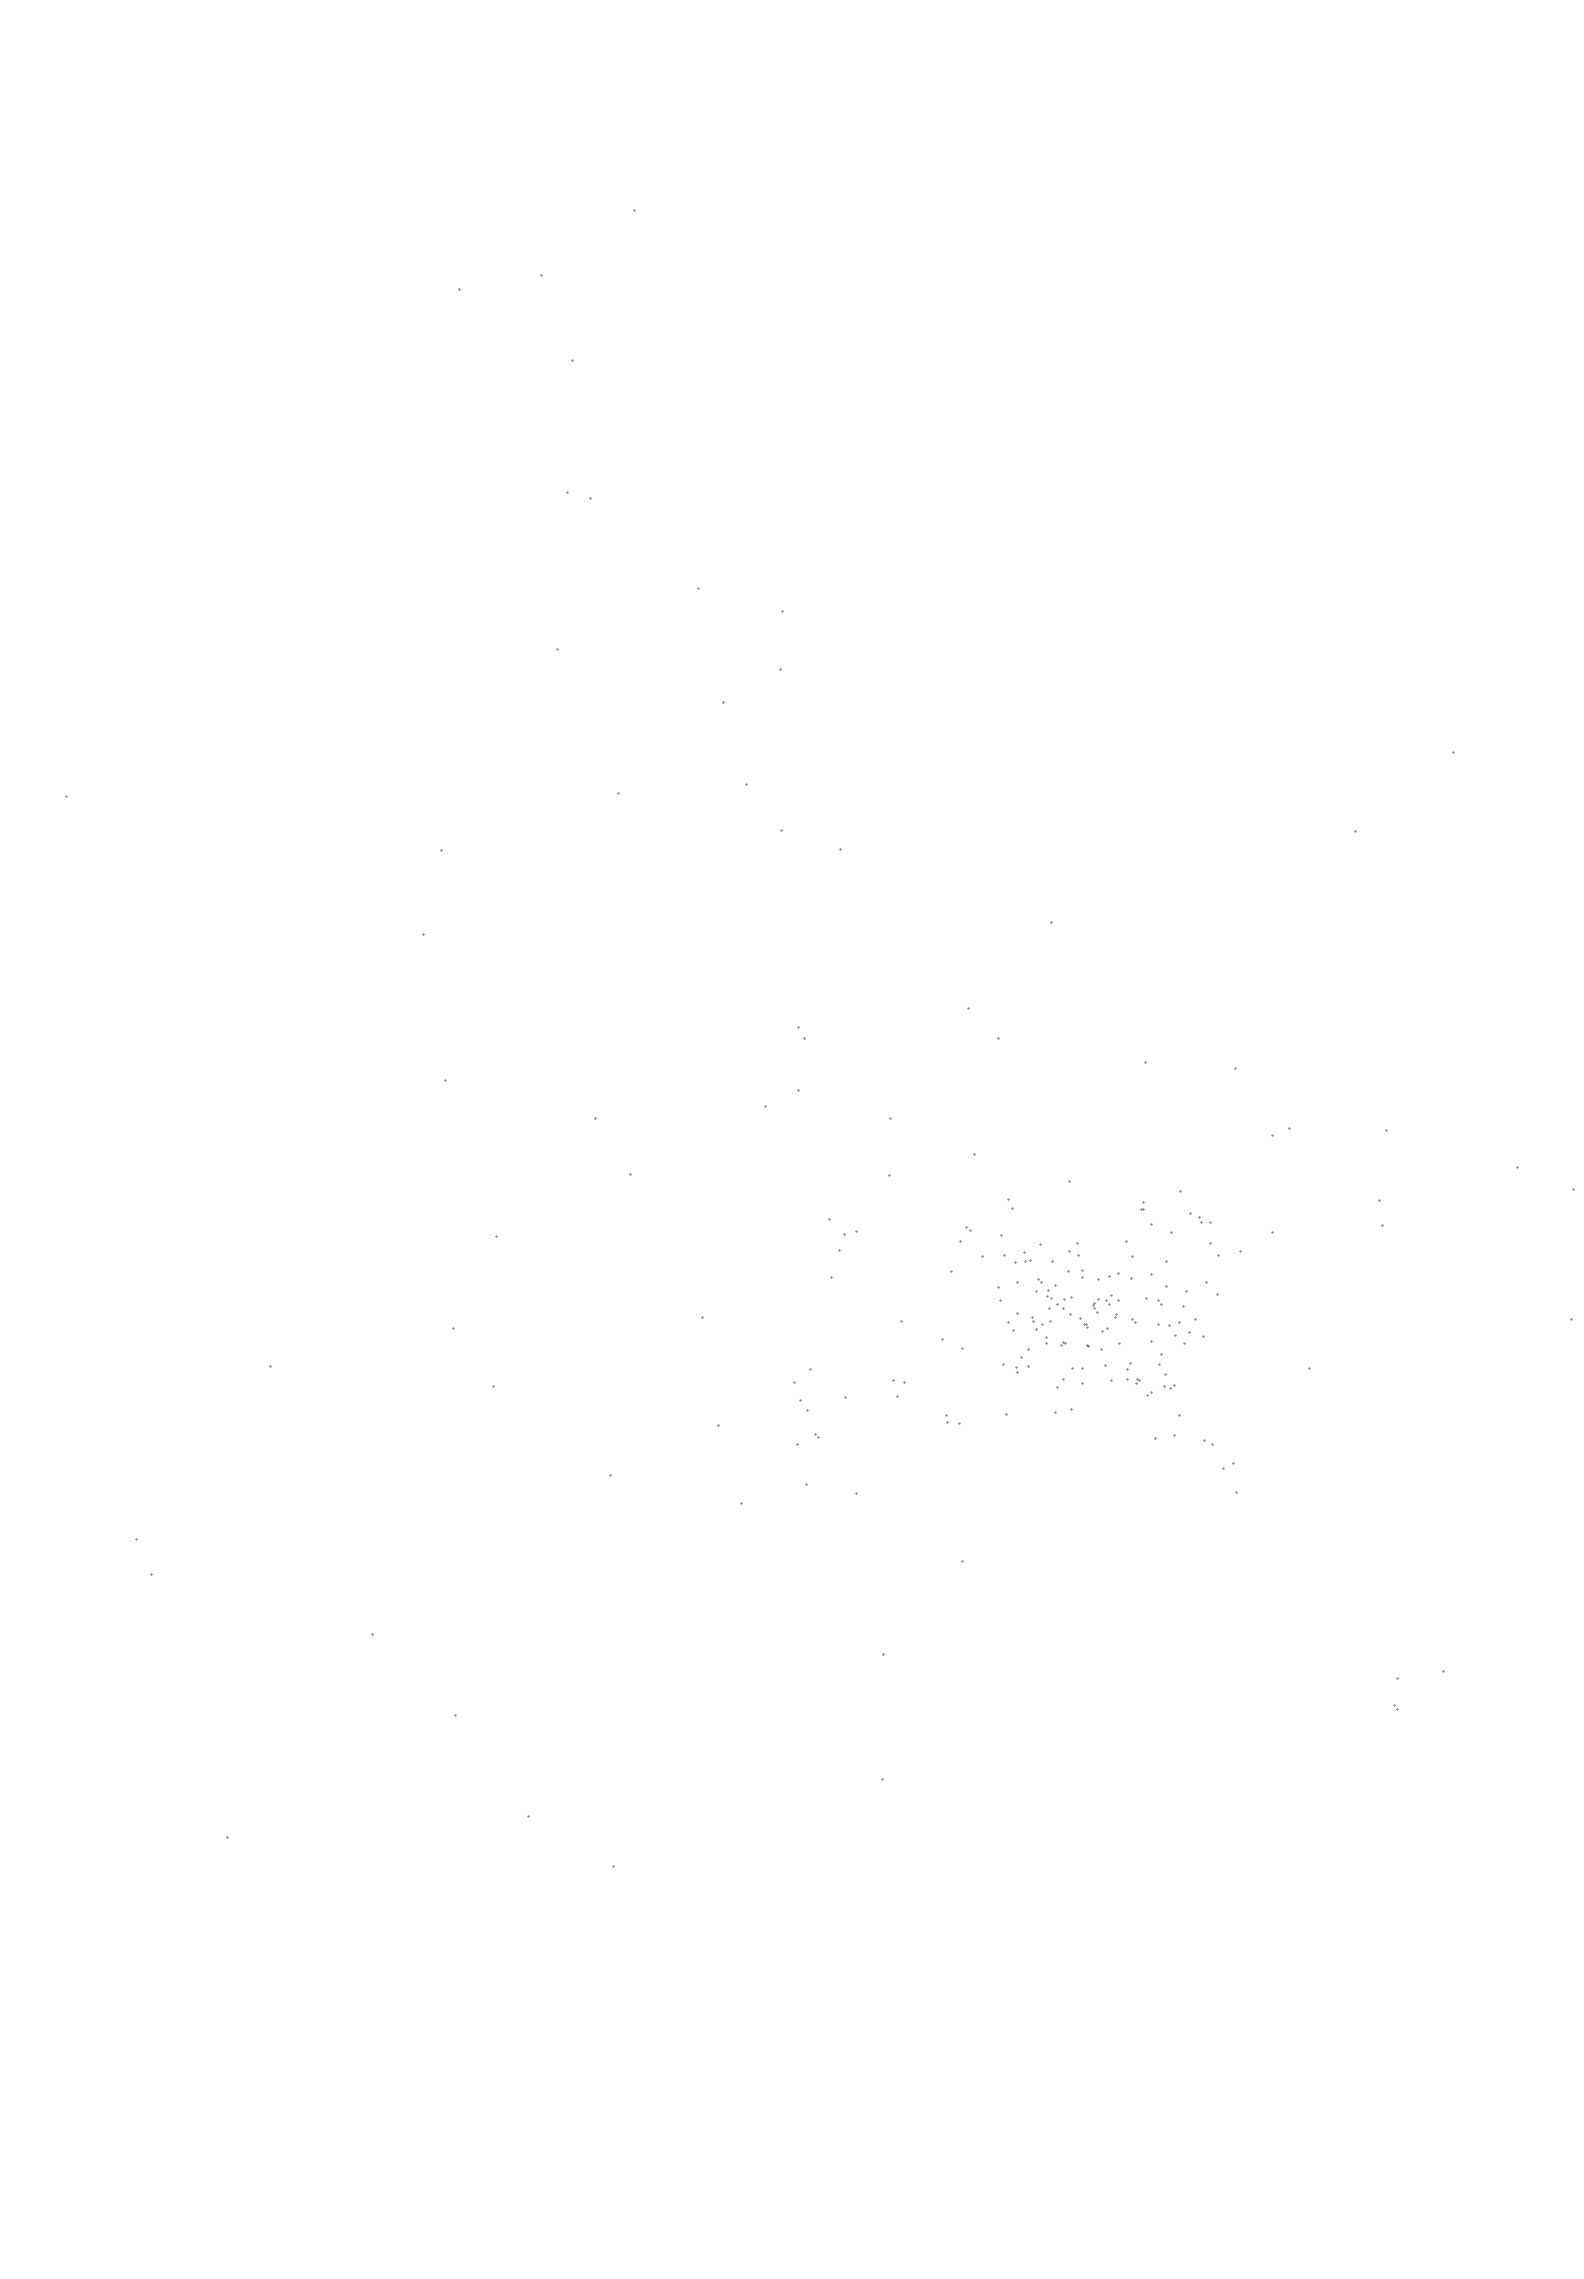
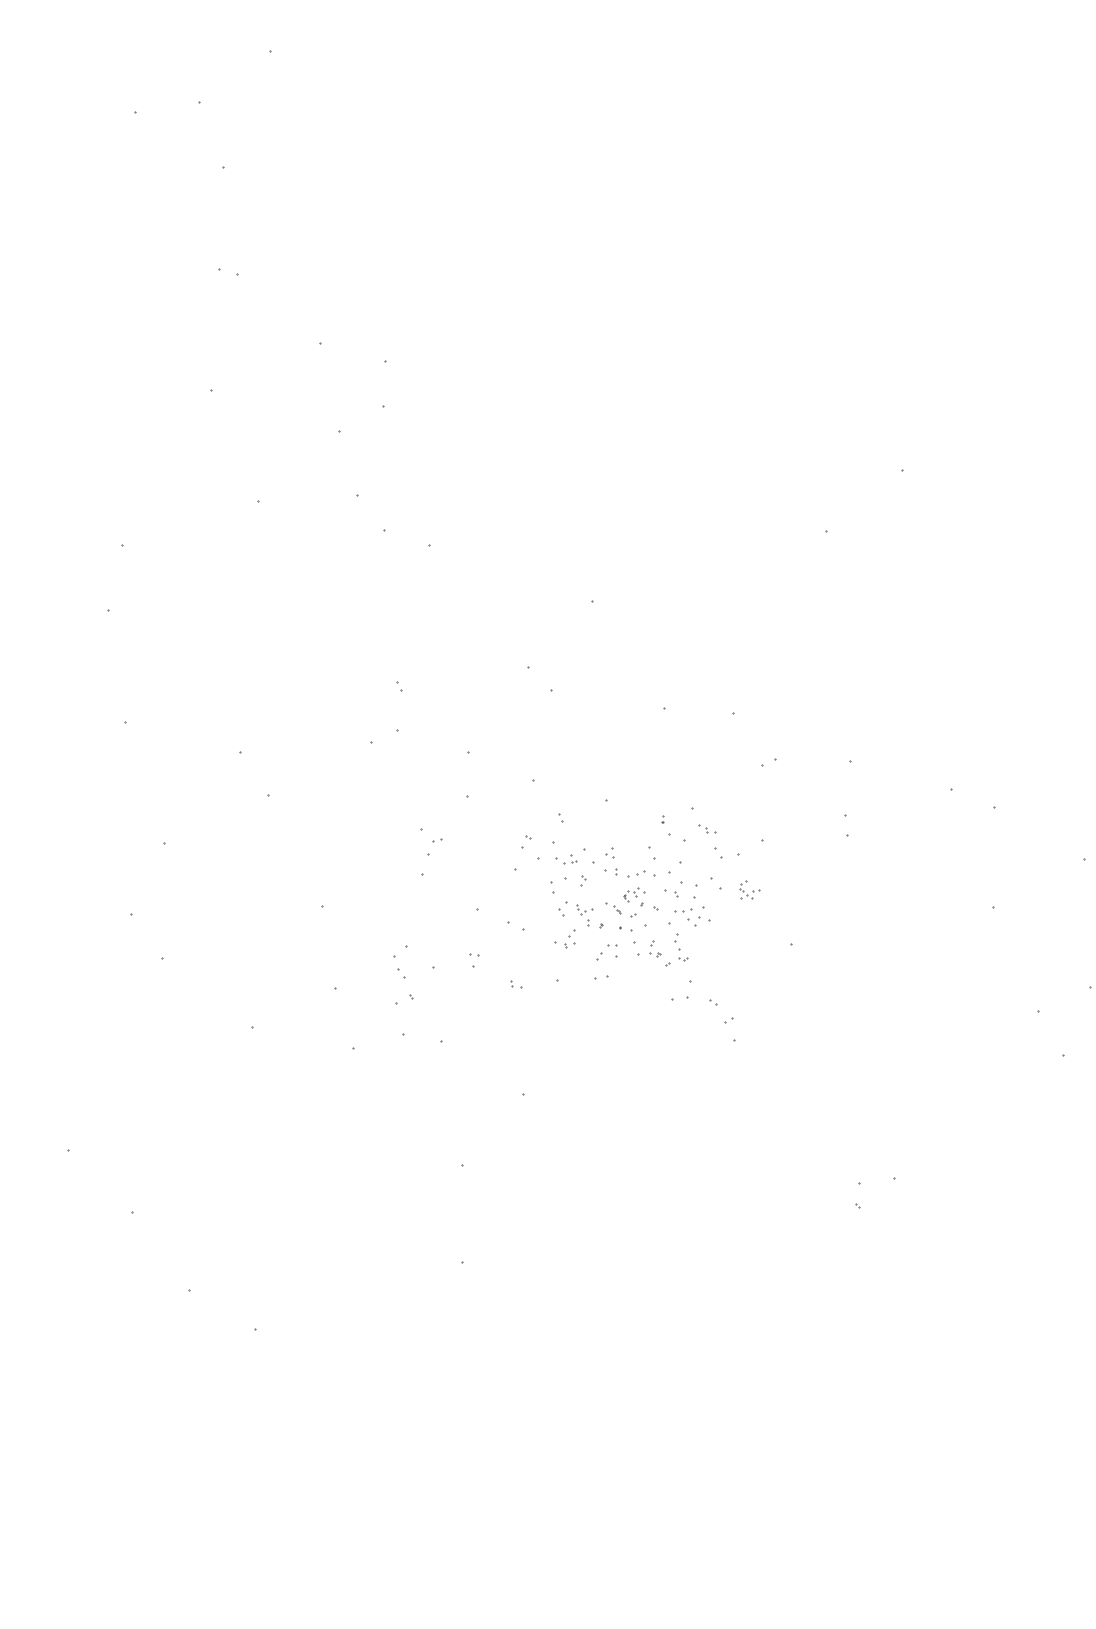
part: (1059, 1296) -> (749, 889), moved

